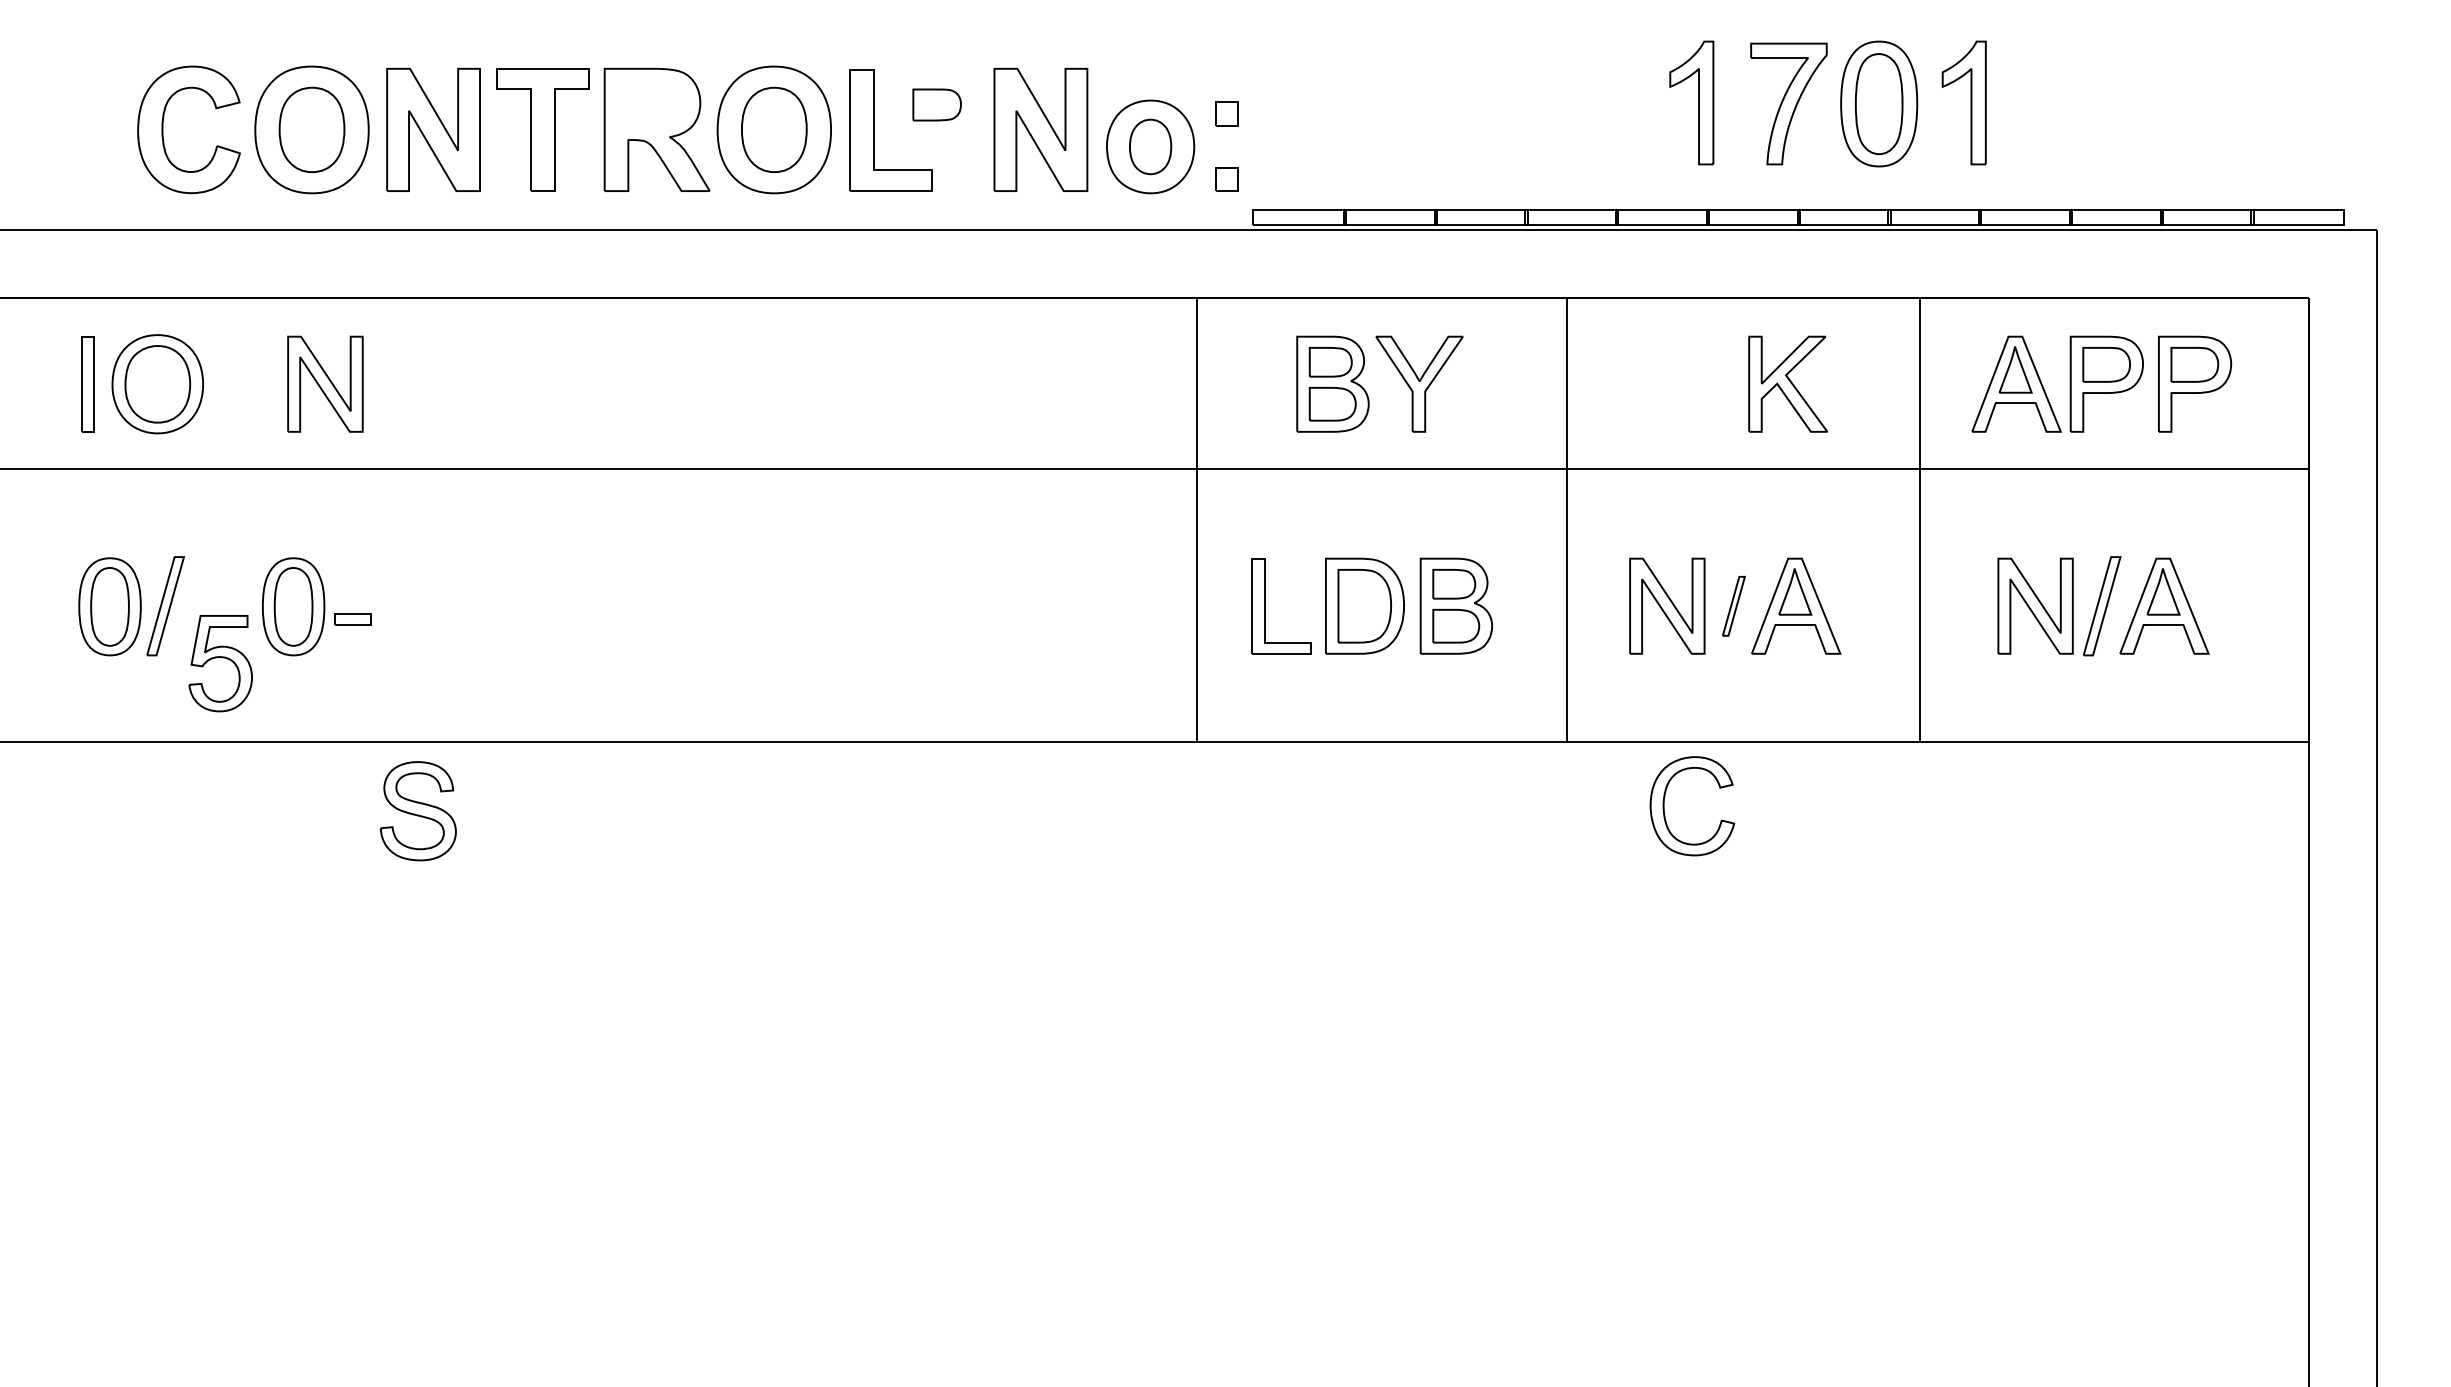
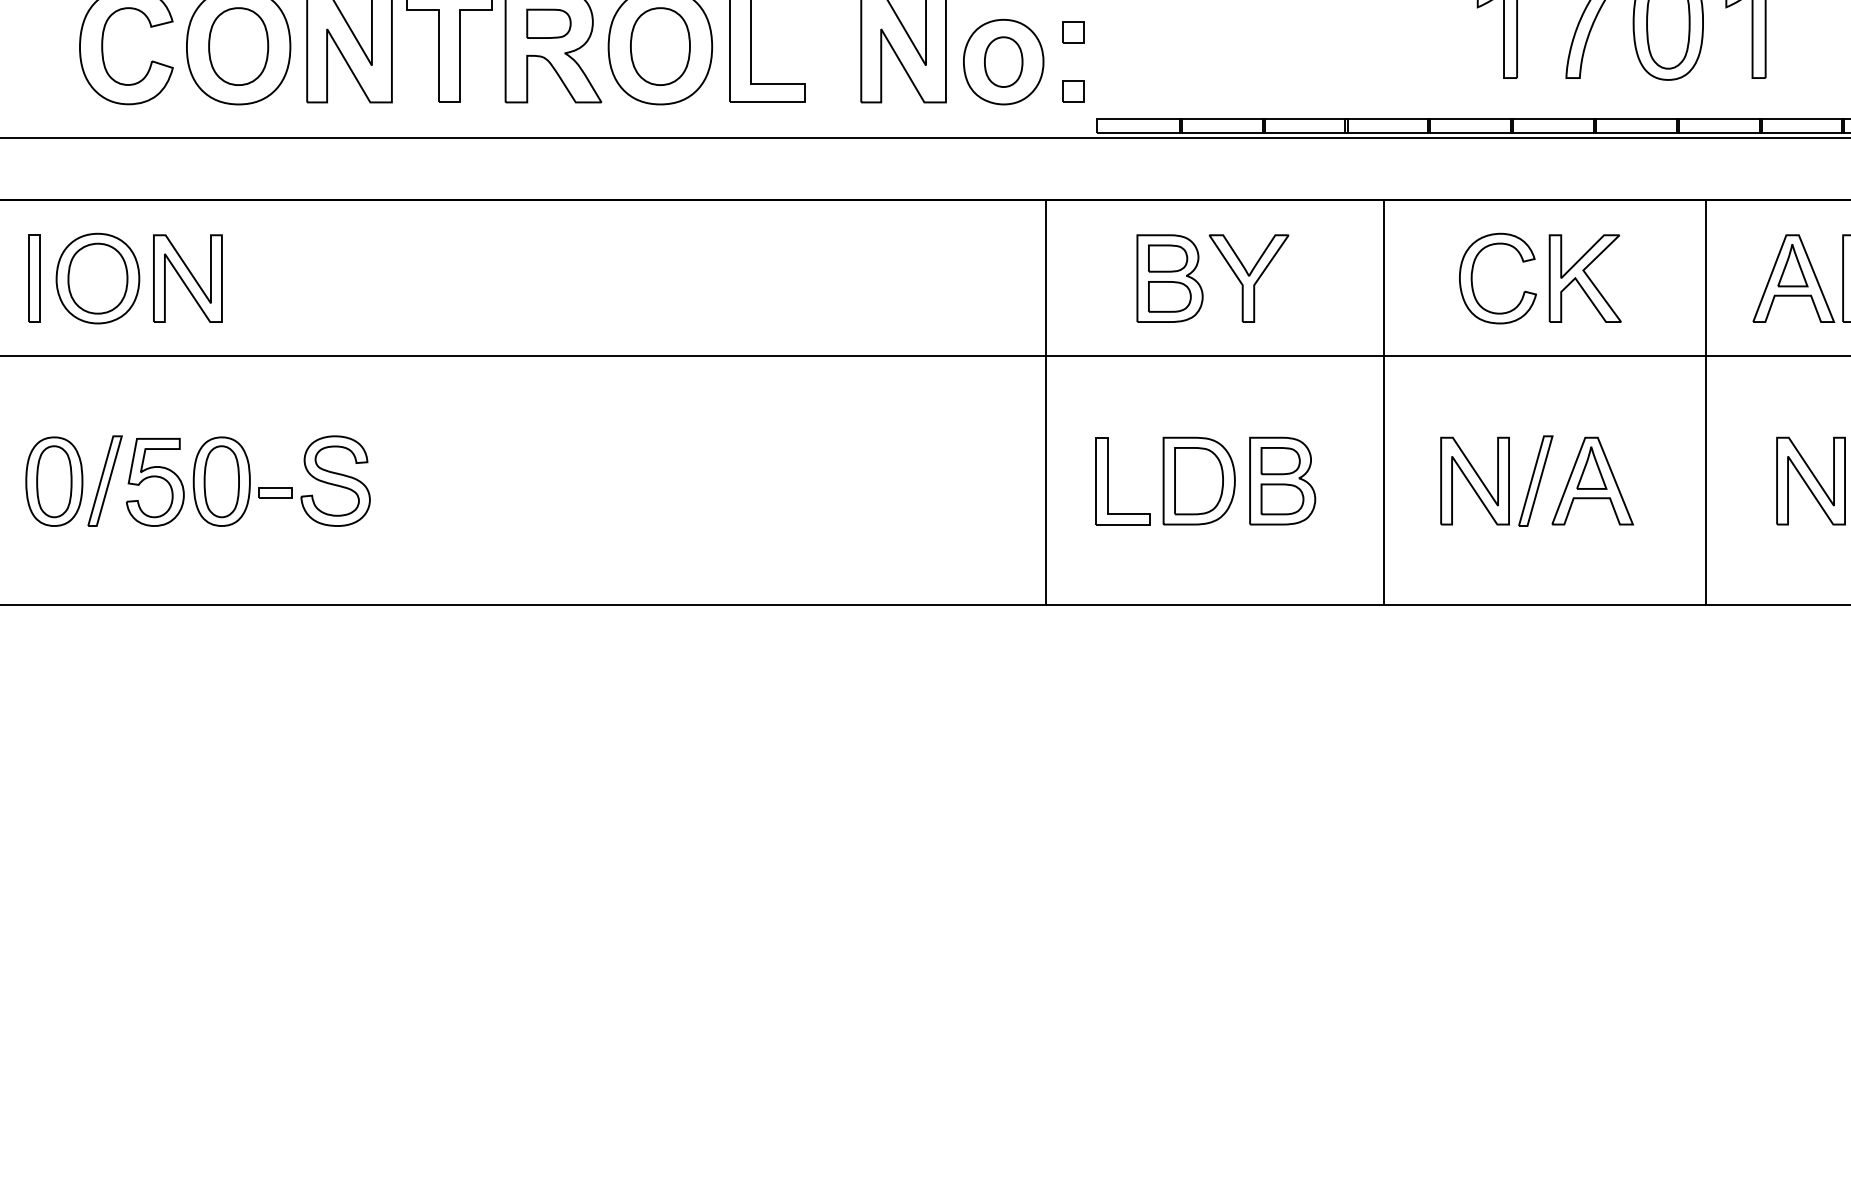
part: (936, 104) -> (548, 23), moved
part: (325, 383) -> (187, 277), moved
part: (1733, 606) -> (1535, 481), size x1.67
part: (220, 663) -> (155, 482), moved
part: (1664, 806) -> (1472, 278), moved
part: (418, 811) -> (335, 481), moved

